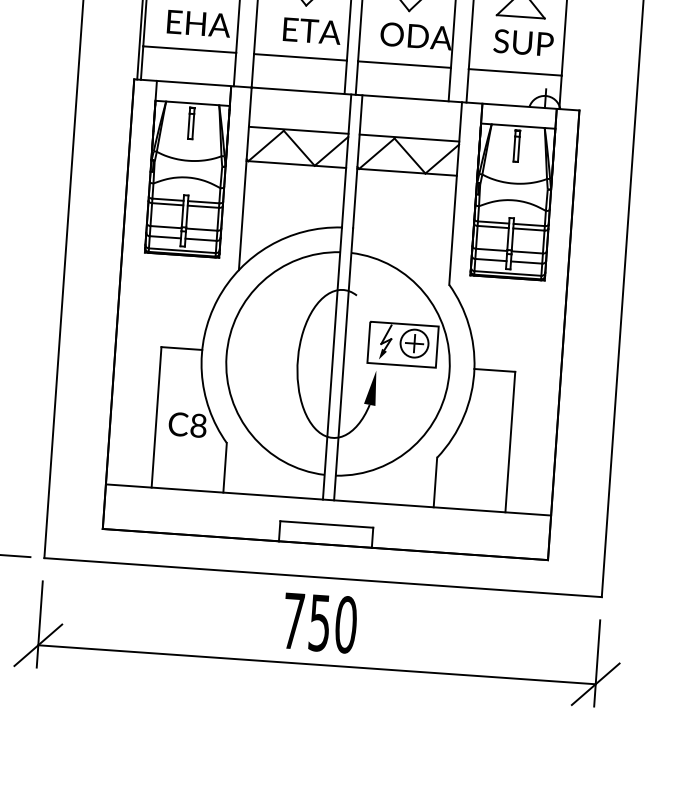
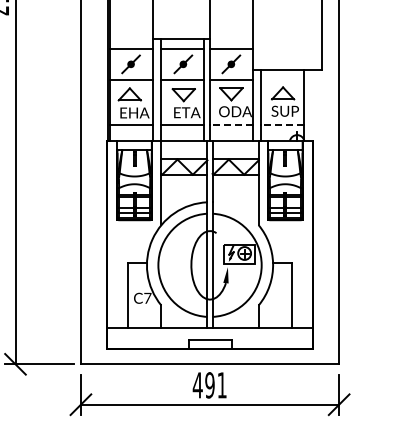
line: (405, 65) -> (231, 125), solid -> dashed
line: (515, 73) -> (282, 125), solid -> dashed
text: (198, 423) -> (147, 297), C8 -> C7
text: (318, 623) -> (209, 385), 750 -> 491

